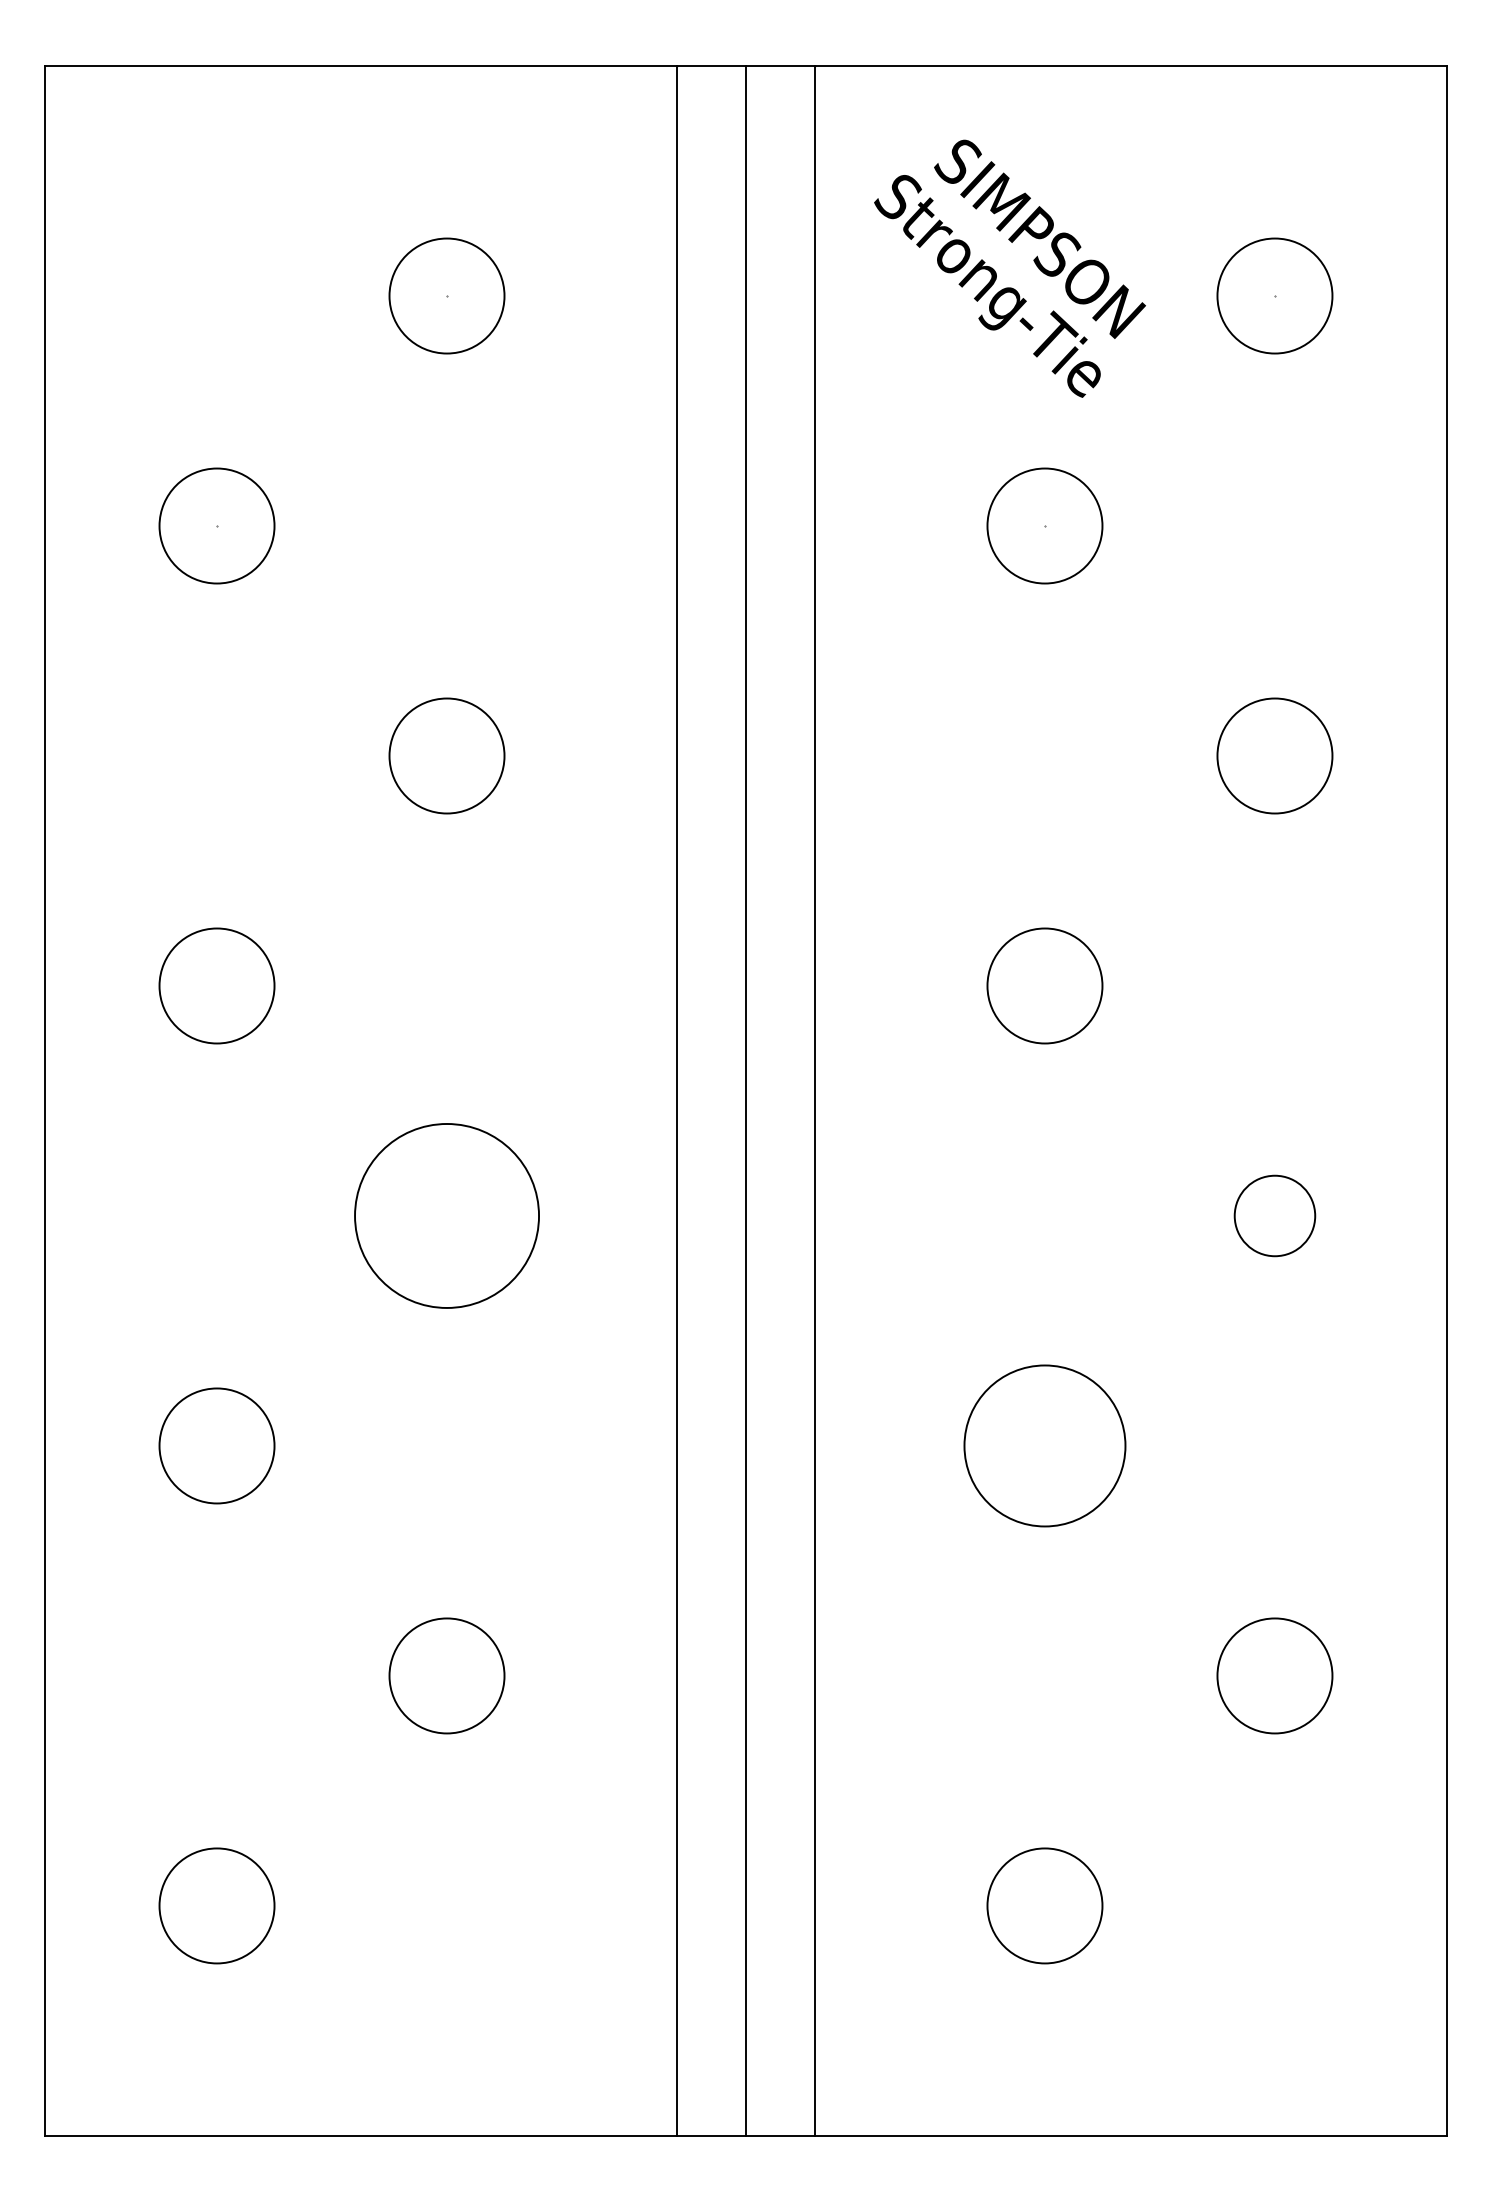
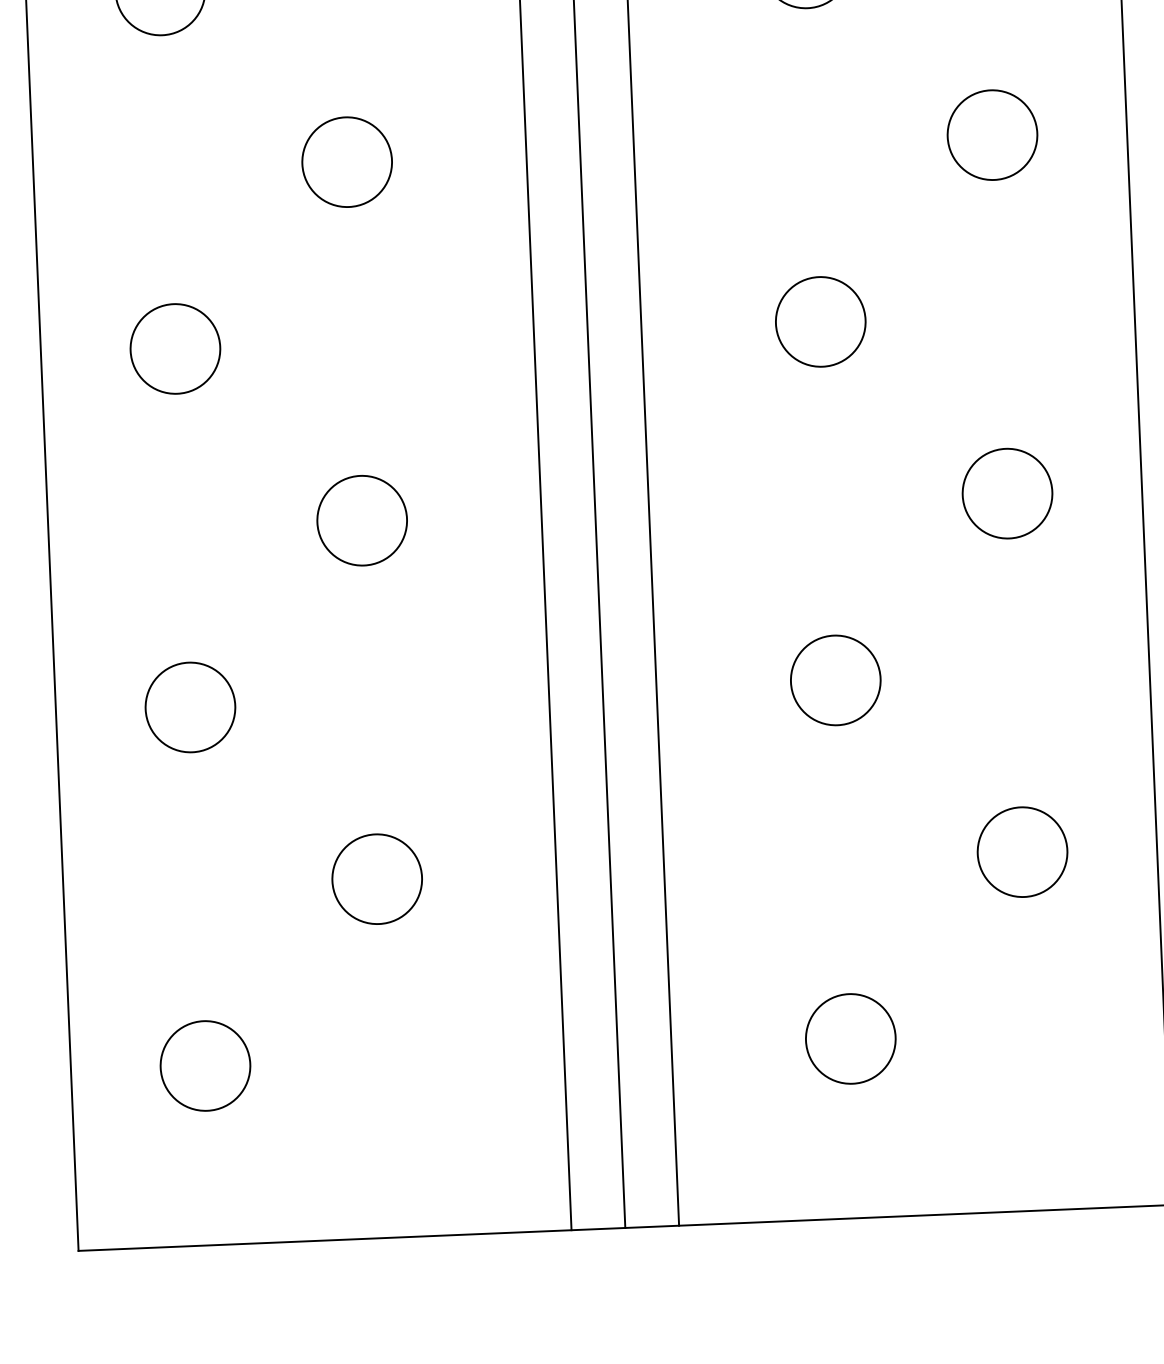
circle: (446, 1215) -> (361, 520), size x0.62
circle: (1274, 1215) -> (1007, 493), size x1.43
circle: (1044, 1445) -> (835, 680), size x0.71

